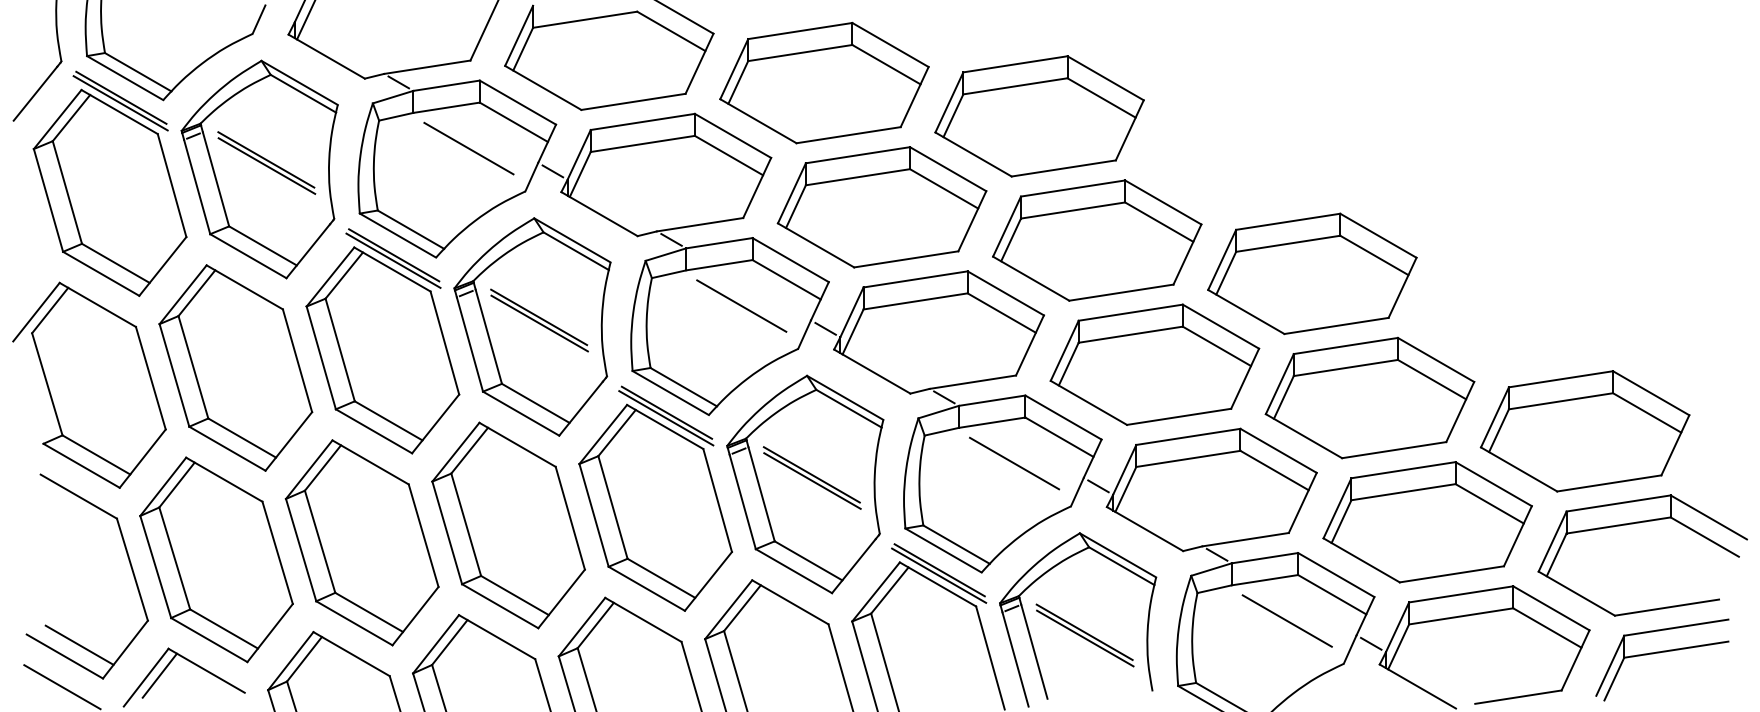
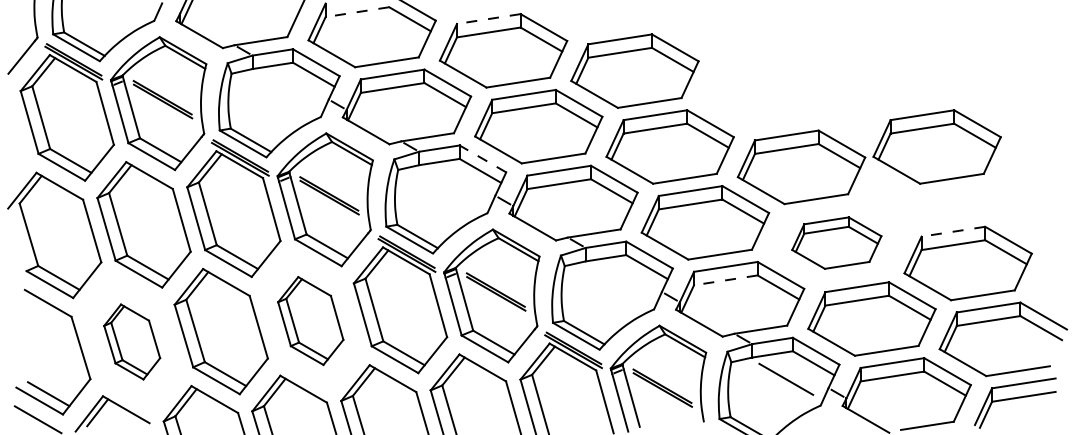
line: (583, 20) -> (356, 12), solid -> dashed
line: (799, 31) -> (488, 19), solid -> dashed
line: (469, 148) -> (286, 90), removed
part: (1533, 239) -> (936, 146), added
line: (789, 259) -> (482, 158), solid -> dashed
line: (740, 306) -> (452, 187), removed
line: (1559, 378) -> (952, 231), solid -> dashed
part: (1369, 396) -> (836, 242), size x0.7
line: (1187, 459) -> (725, 280), solid -> dashed
line: (1014, 464) -> (619, 283), removed
part: (508, 524) -> (310, 320), size x0.7
part: (215, 559) -> (131, 341), size x0.6

